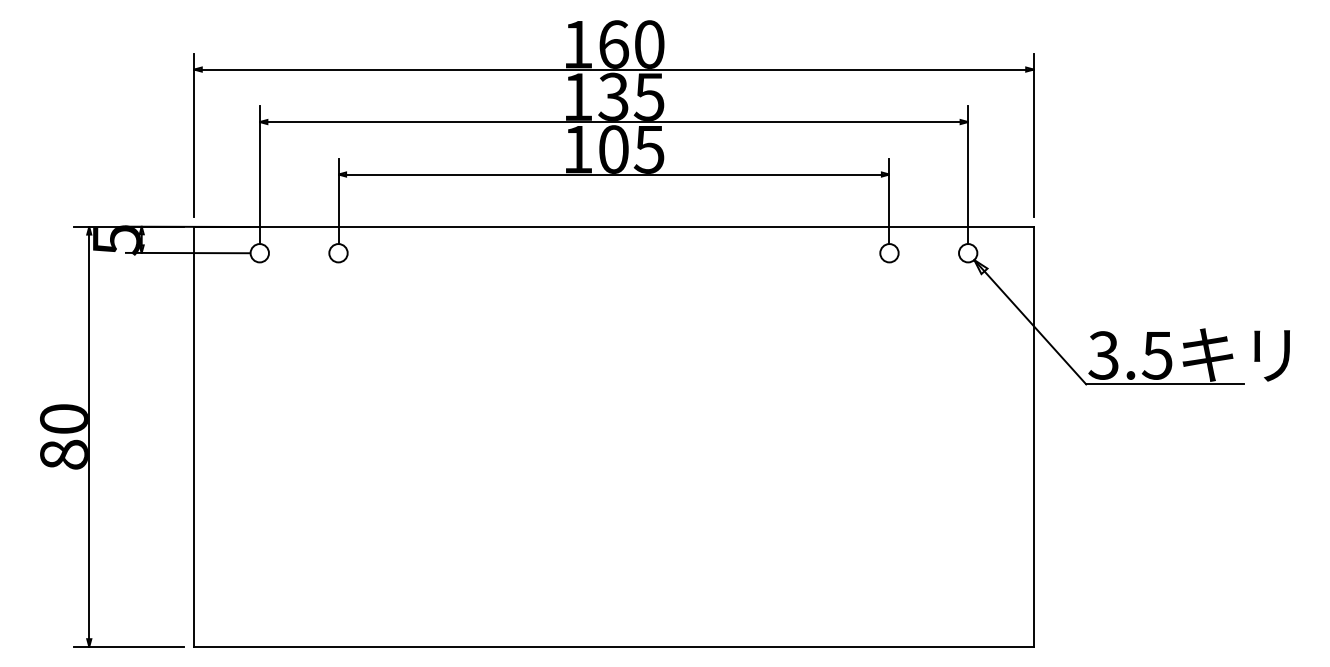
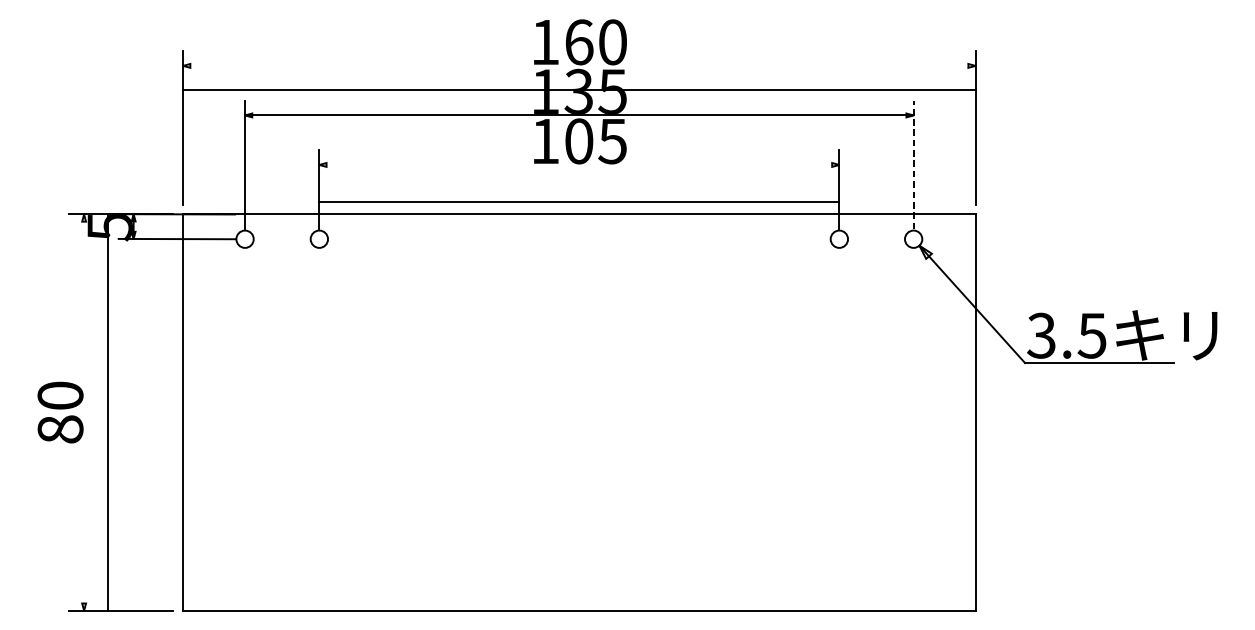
line: (613, 69) -> (578, 89), moved
line: (613, 174) -> (578, 201), moved
line: (968, 174) -> (913, 164), solid -> dashed
line: (89, 436) -> (107, 412), moved

